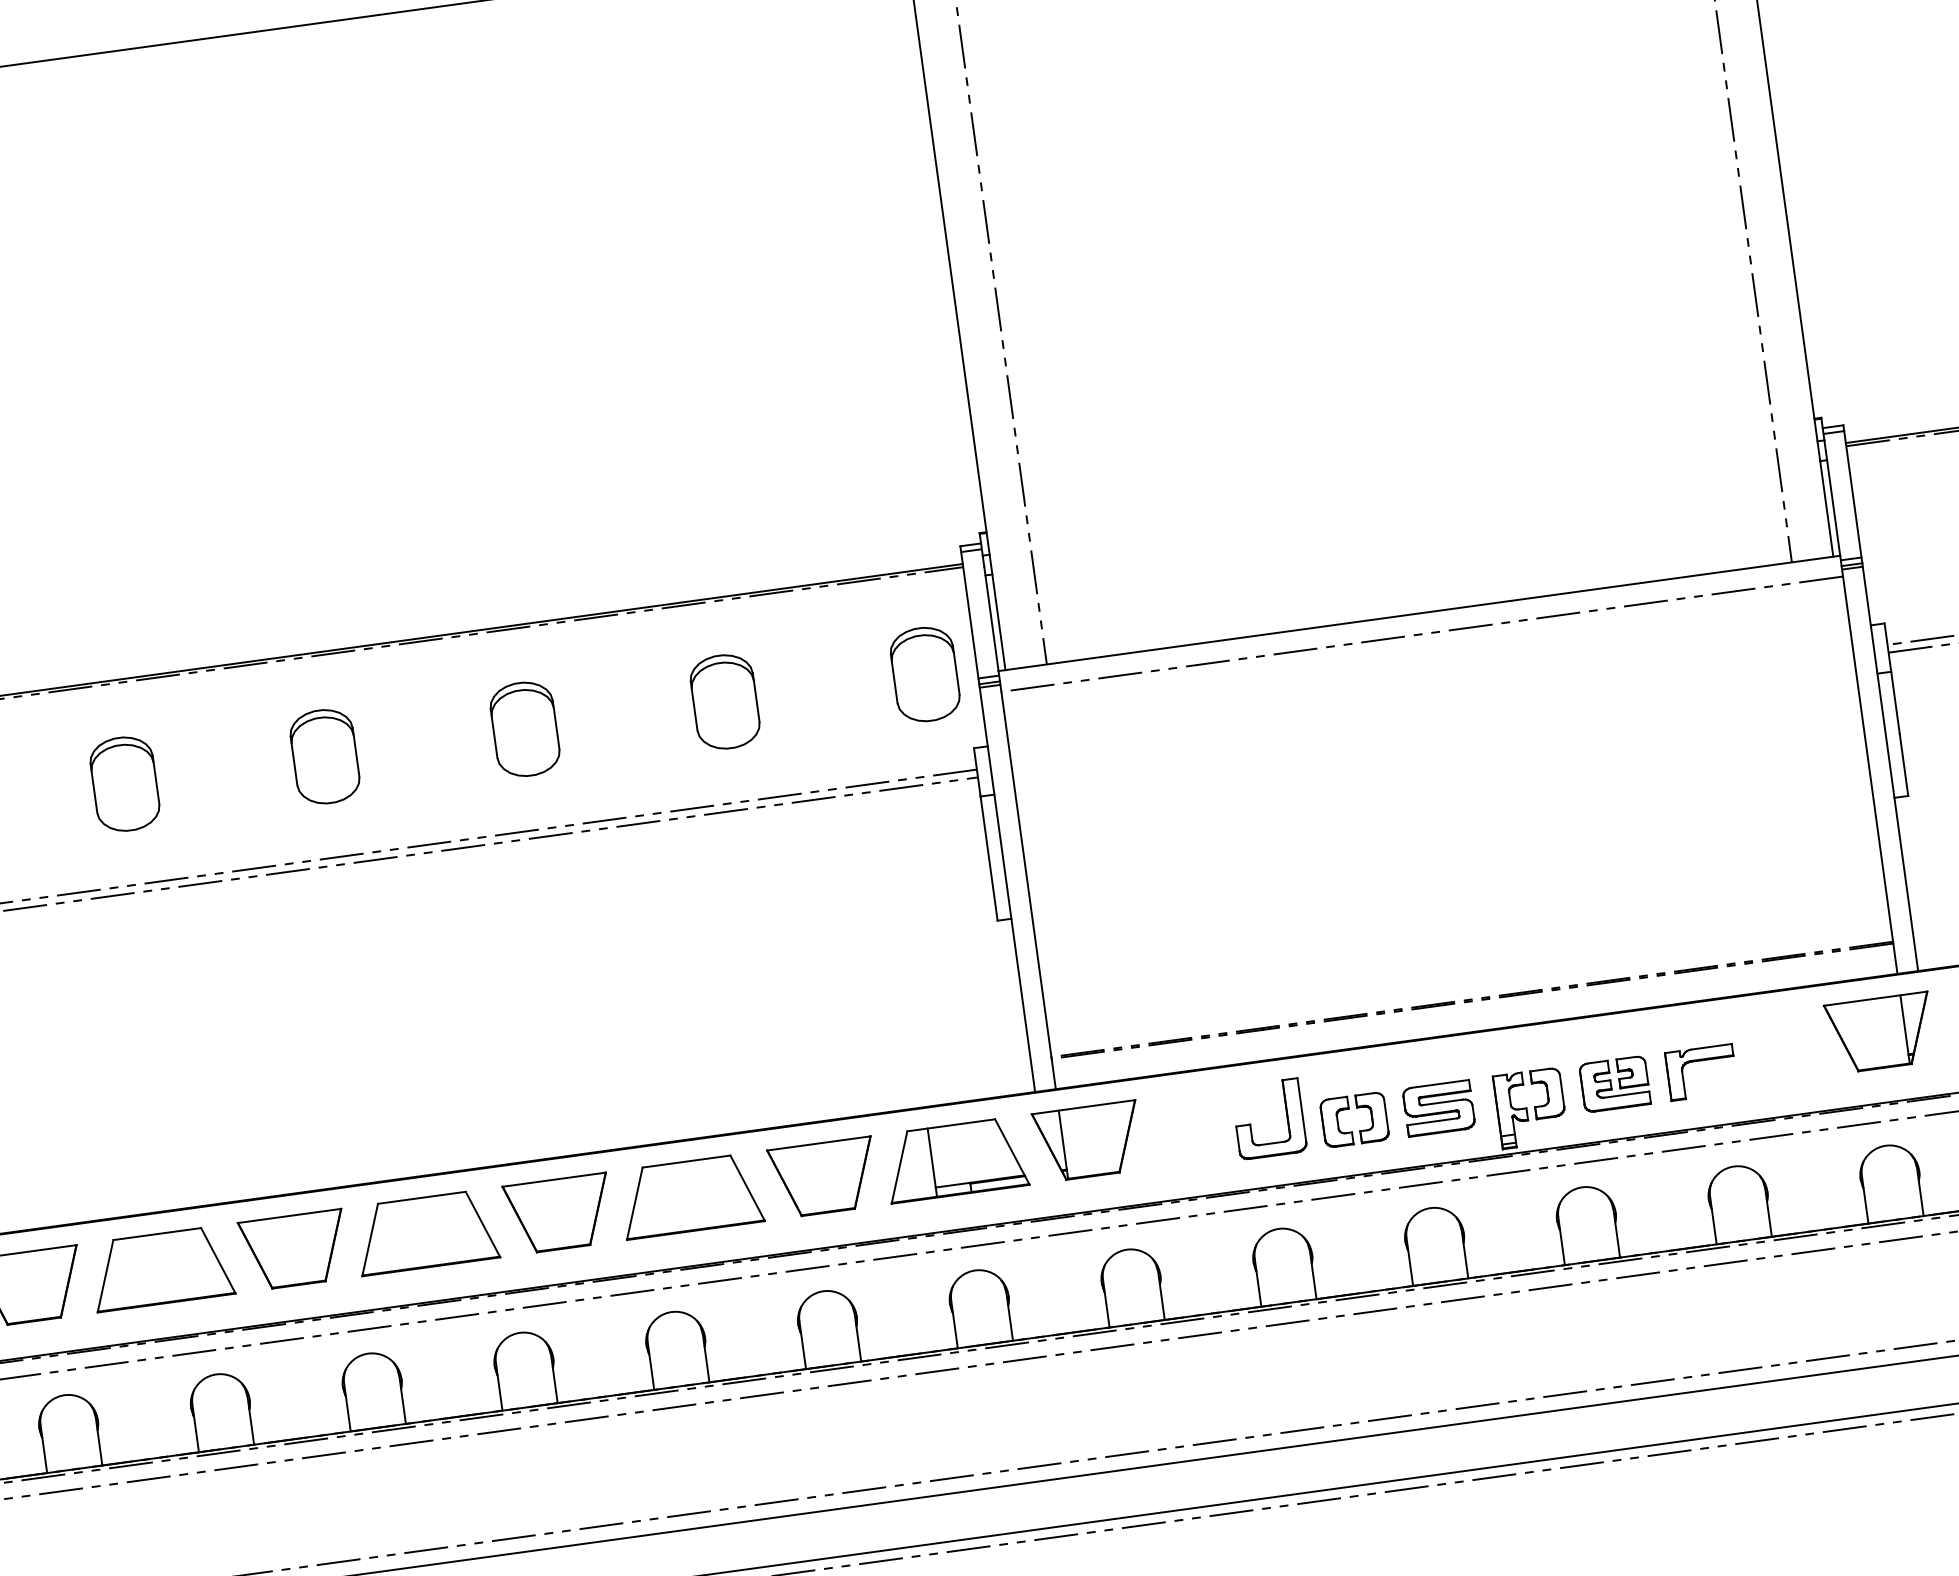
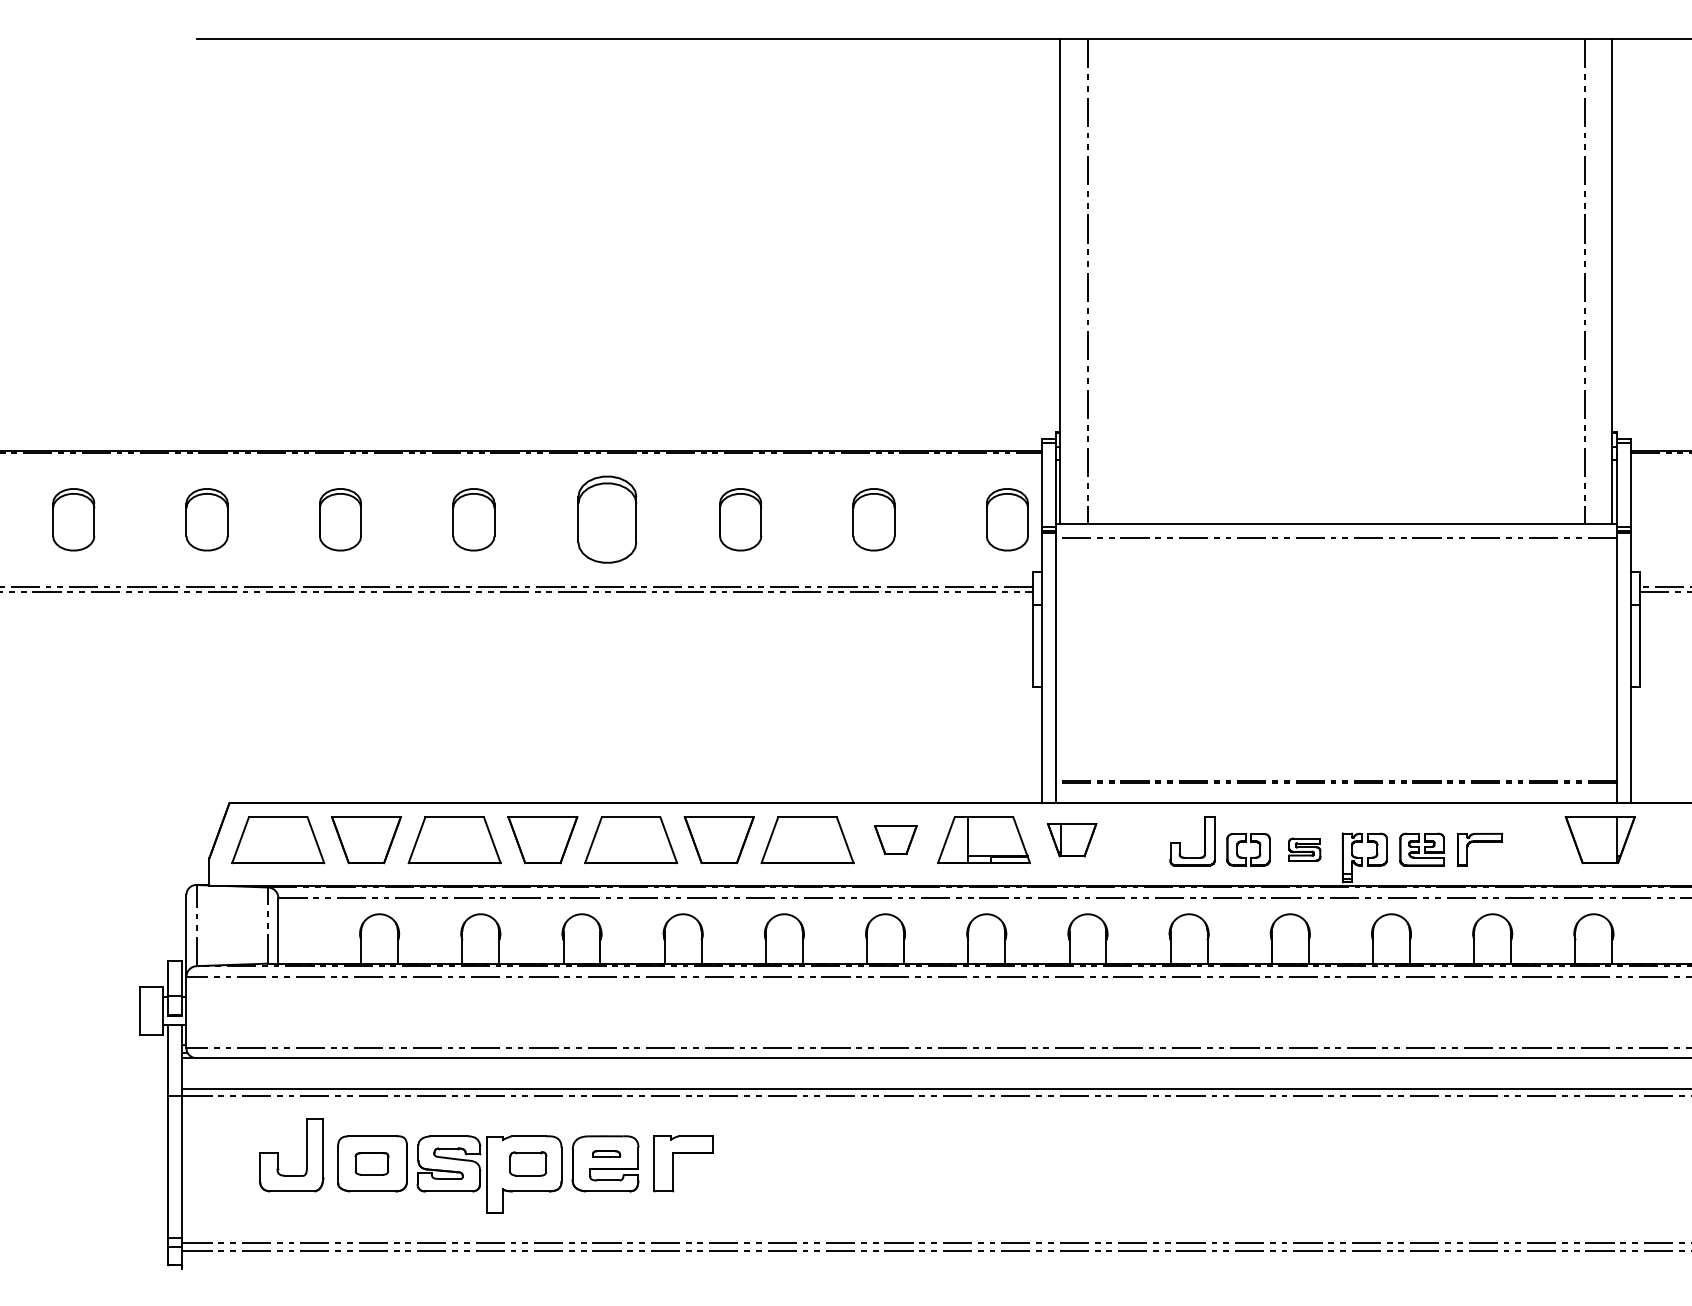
part: (323, 756) -> (606, 519), size x1.4
part: (1438, 1108) -> (1304, 849), size x0.7
part: (1087, 1142) -> (1071, 840), size x0.7
part: (823, 1178) -> (895, 840), size x0.6

